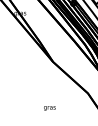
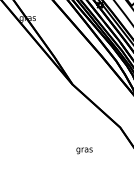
text: (49, 108) -> (84, 150), moved

